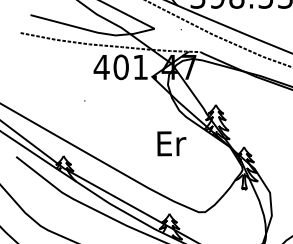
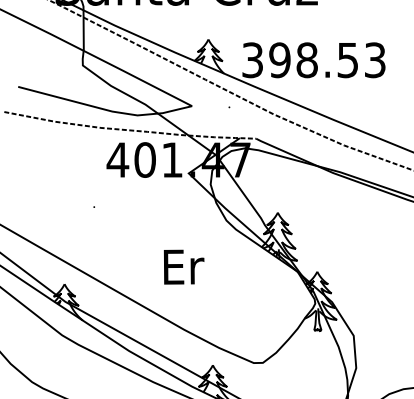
text: (172, 143) -> (184, 266), moved

